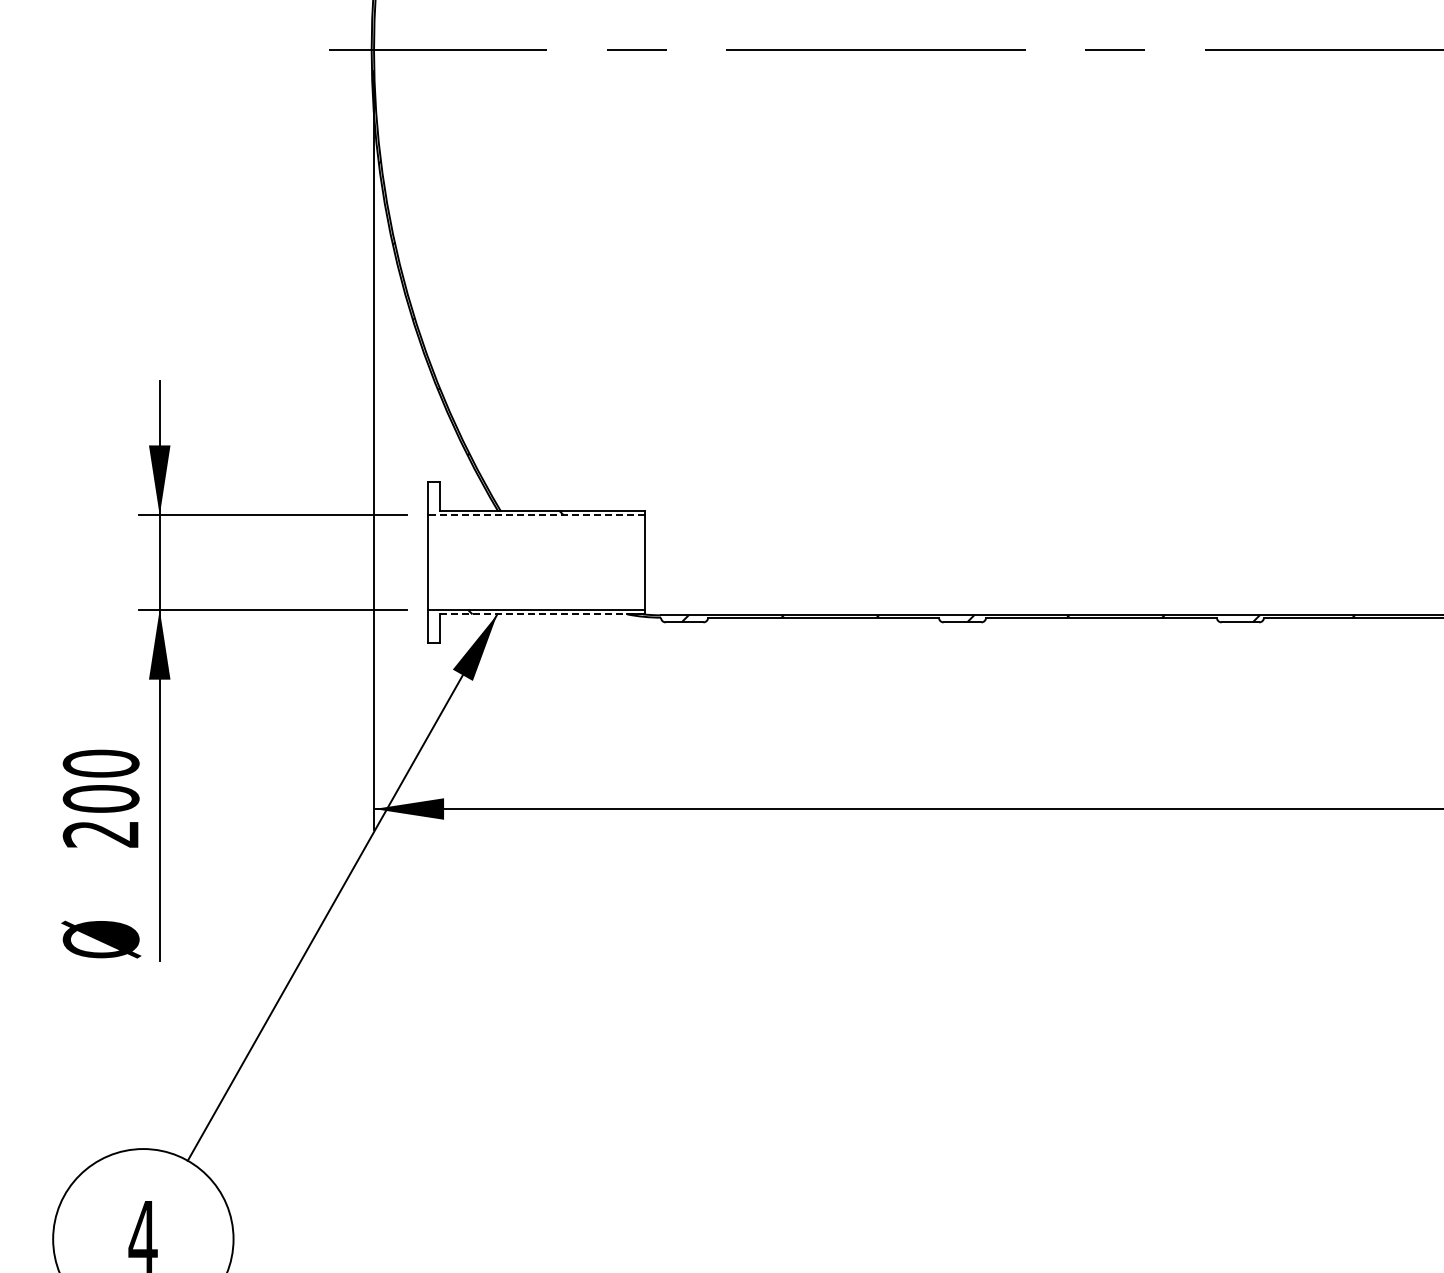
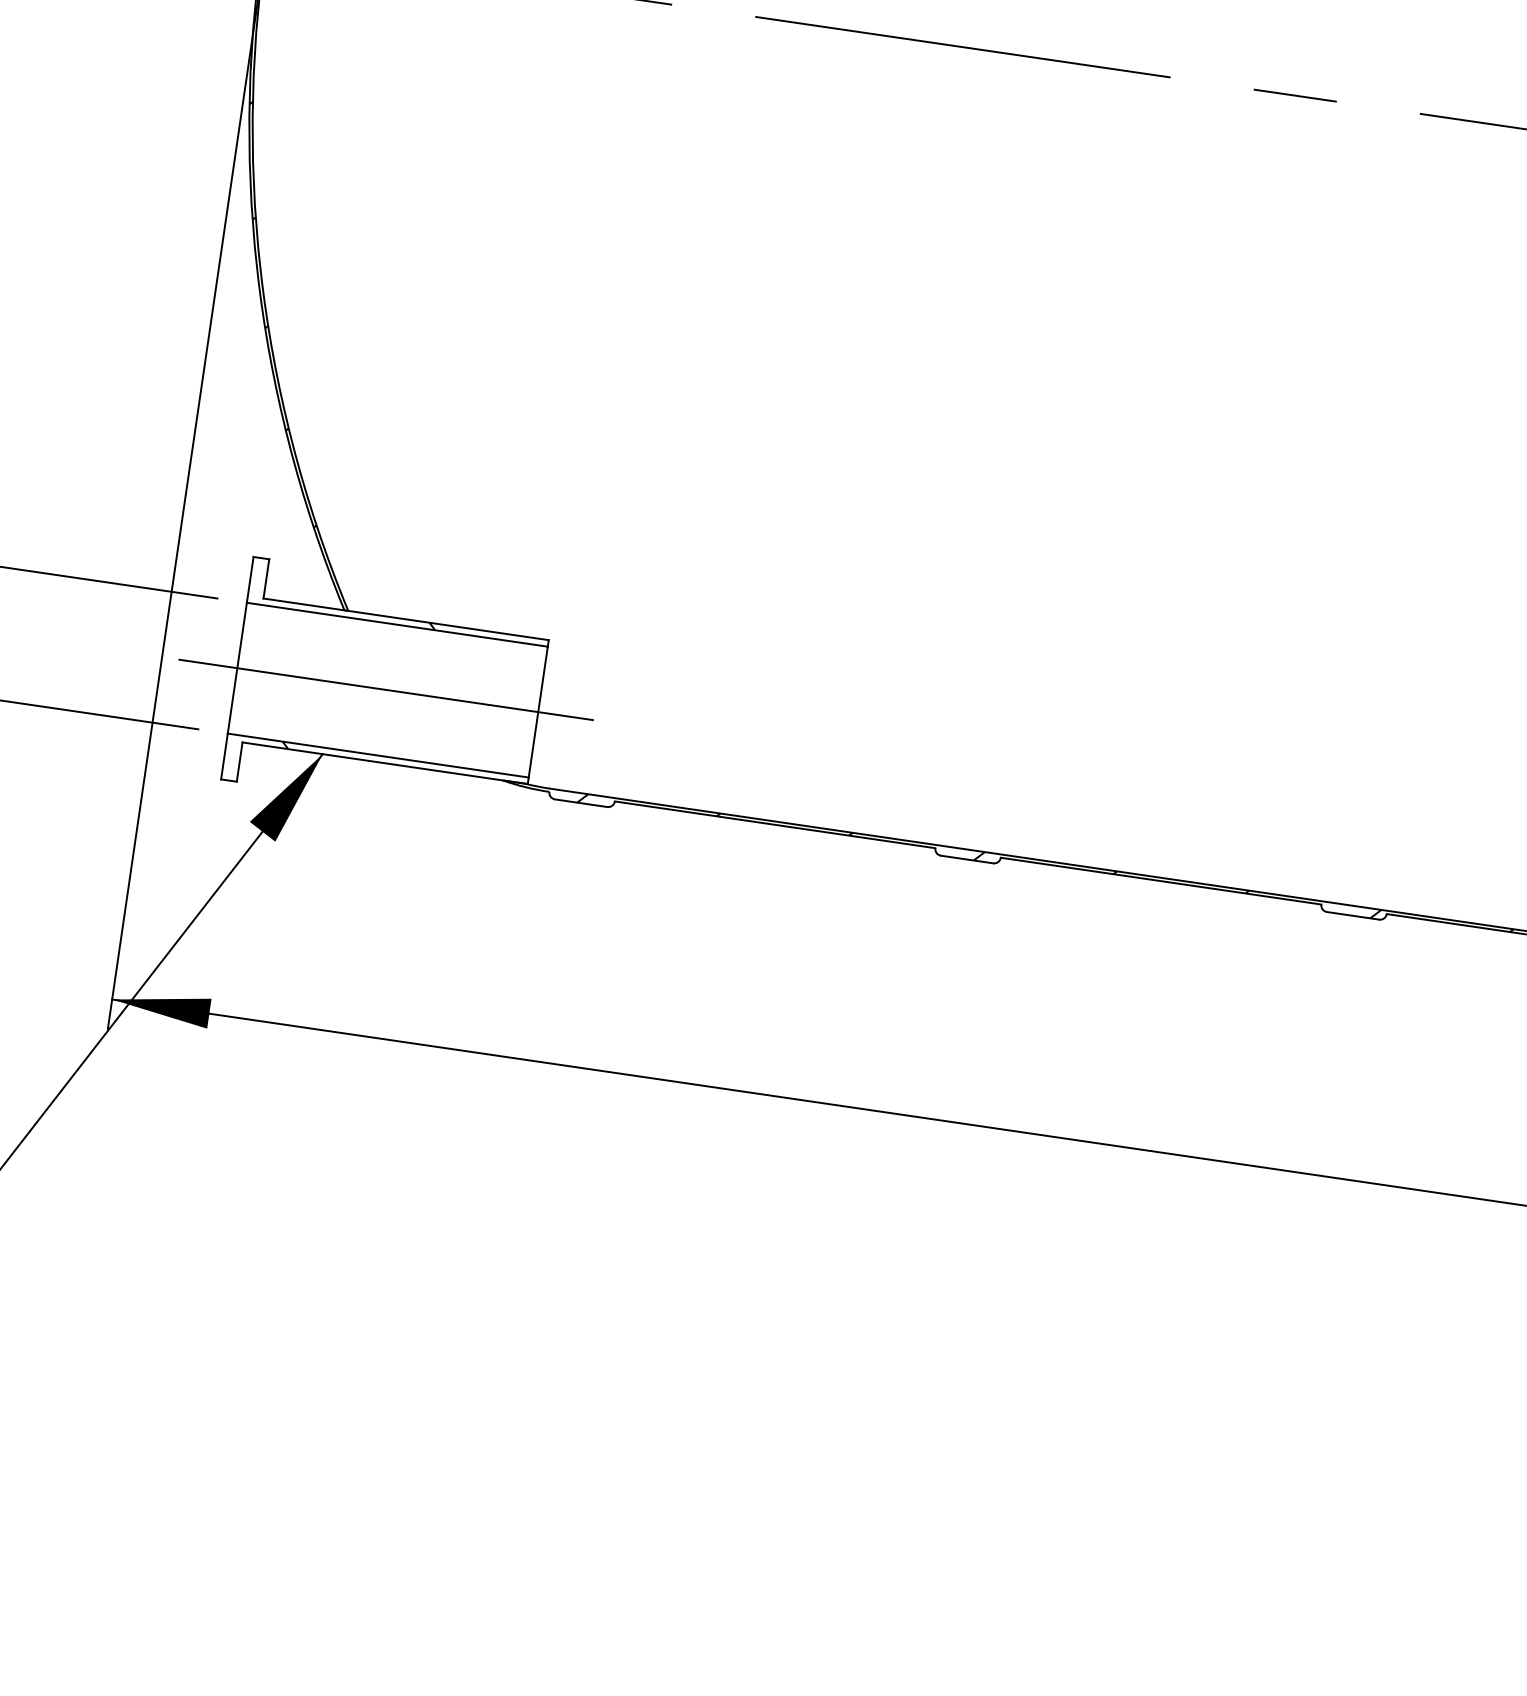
line: (536, 515) -> (397, 624), dashed -> solid
line: (536, 562) -> (387, 690), added
line: (542, 614) -> (385, 763), dashed -> solid

